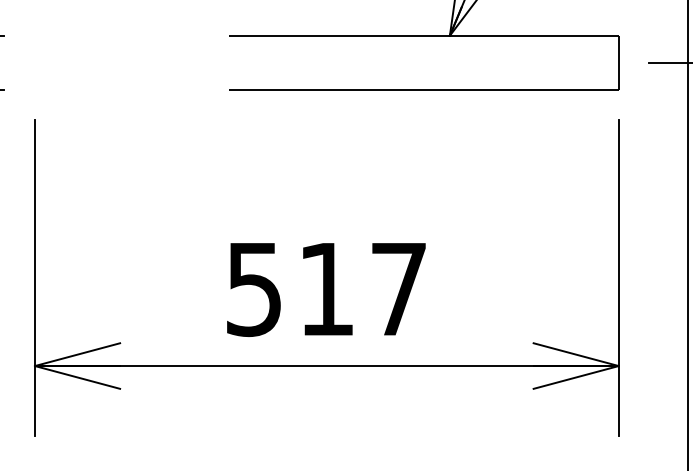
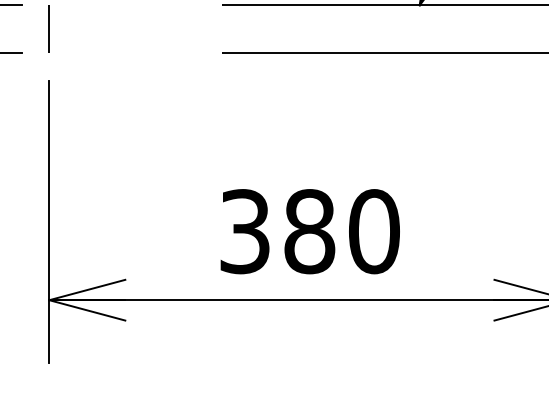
line: (35, 62) -> (49, 29), added
text: (327, 289) -> (310, 231), 517 -> 380

